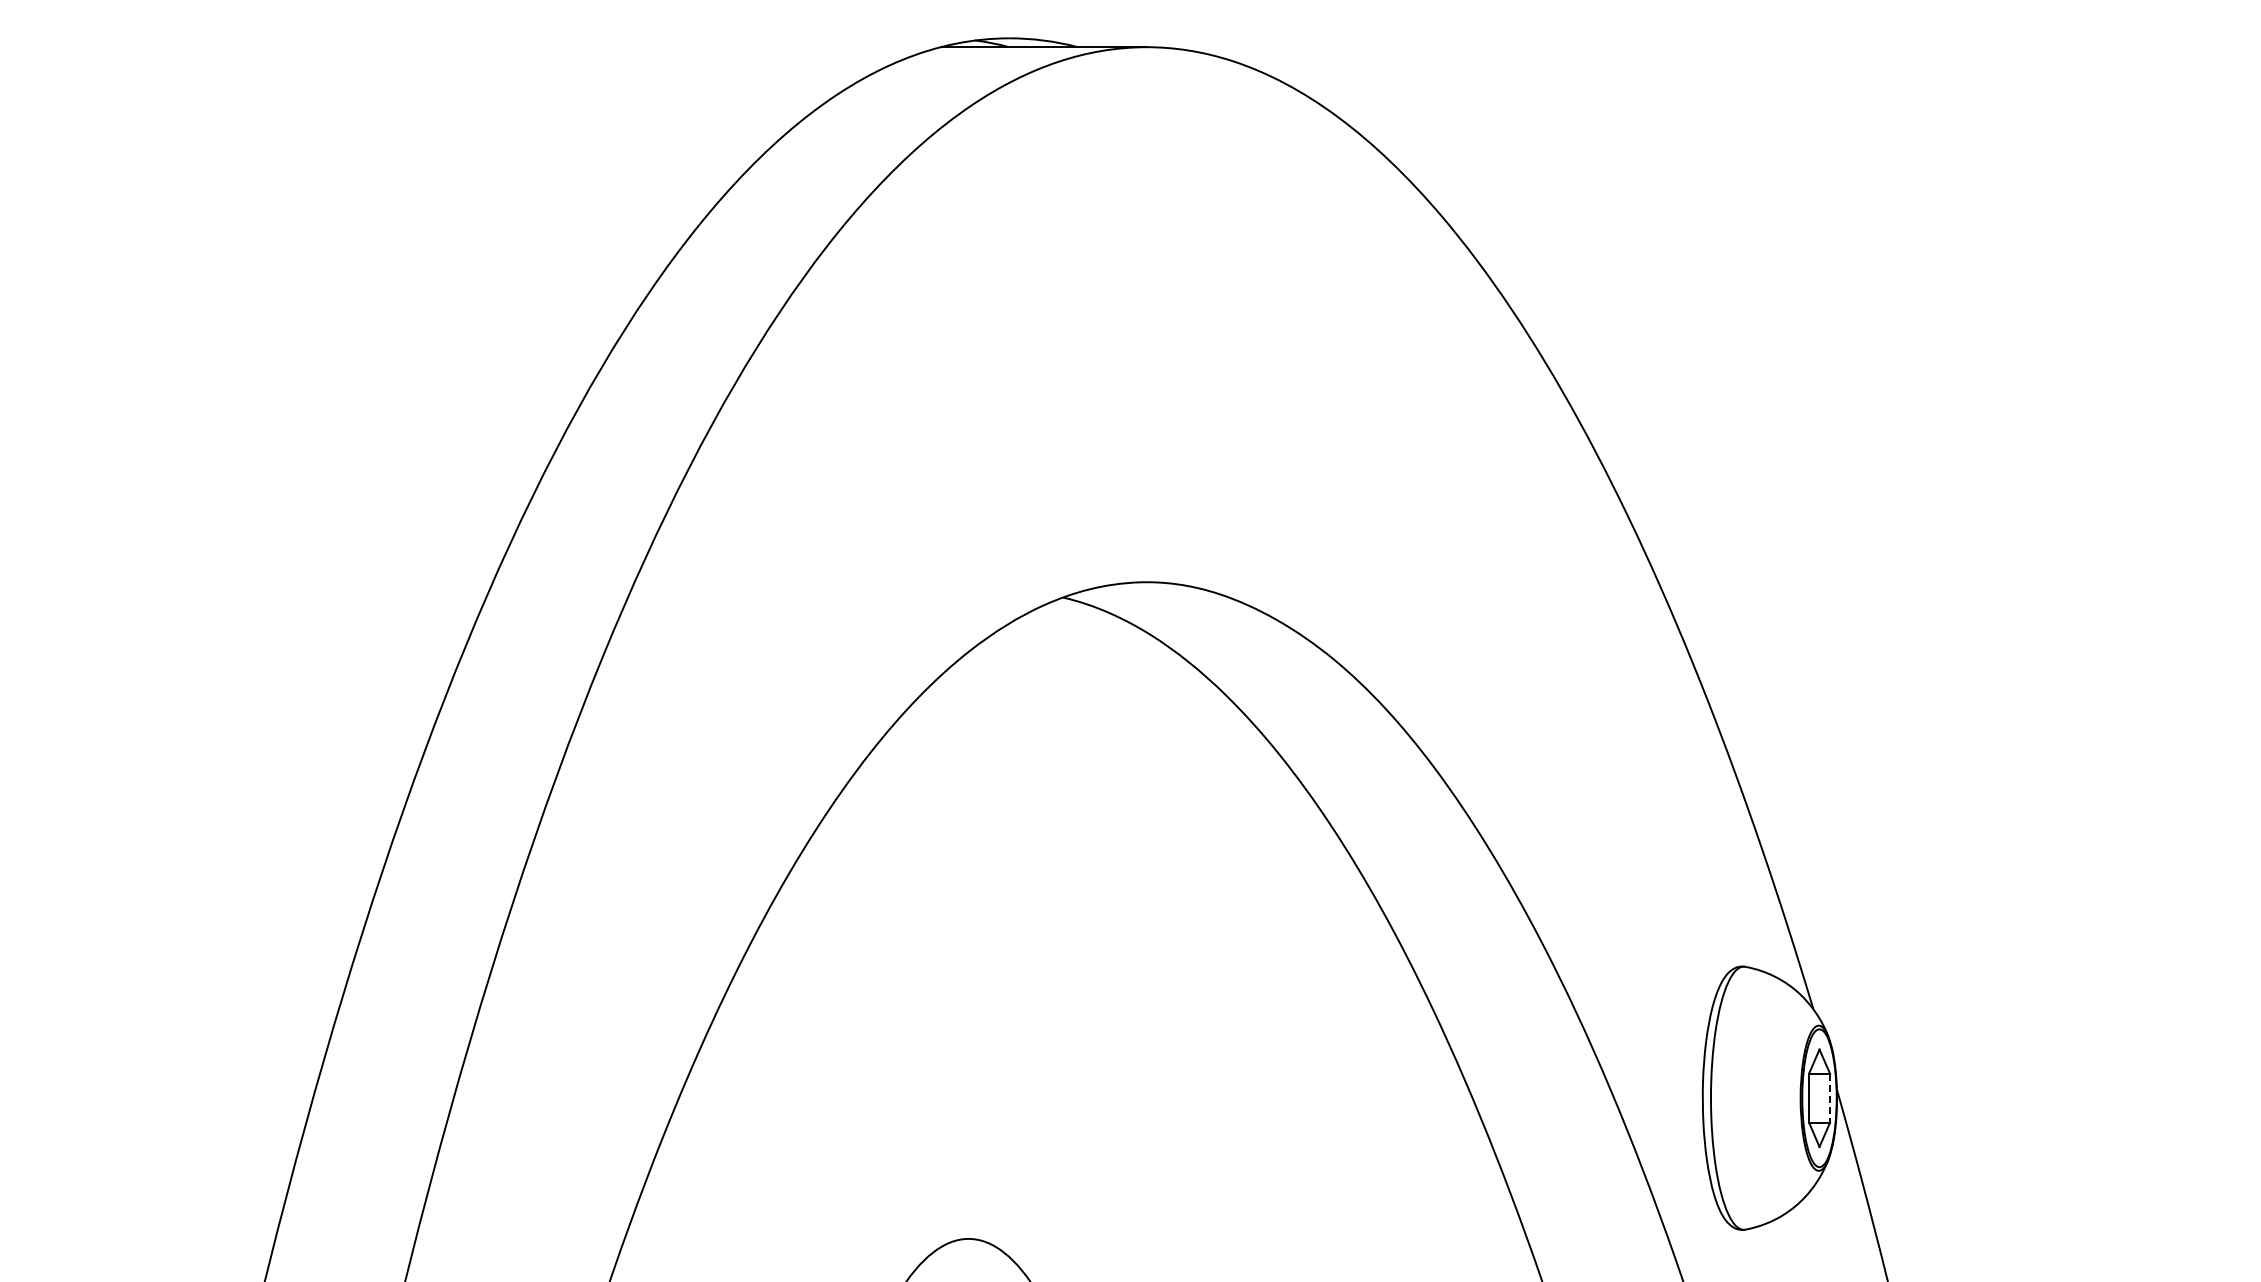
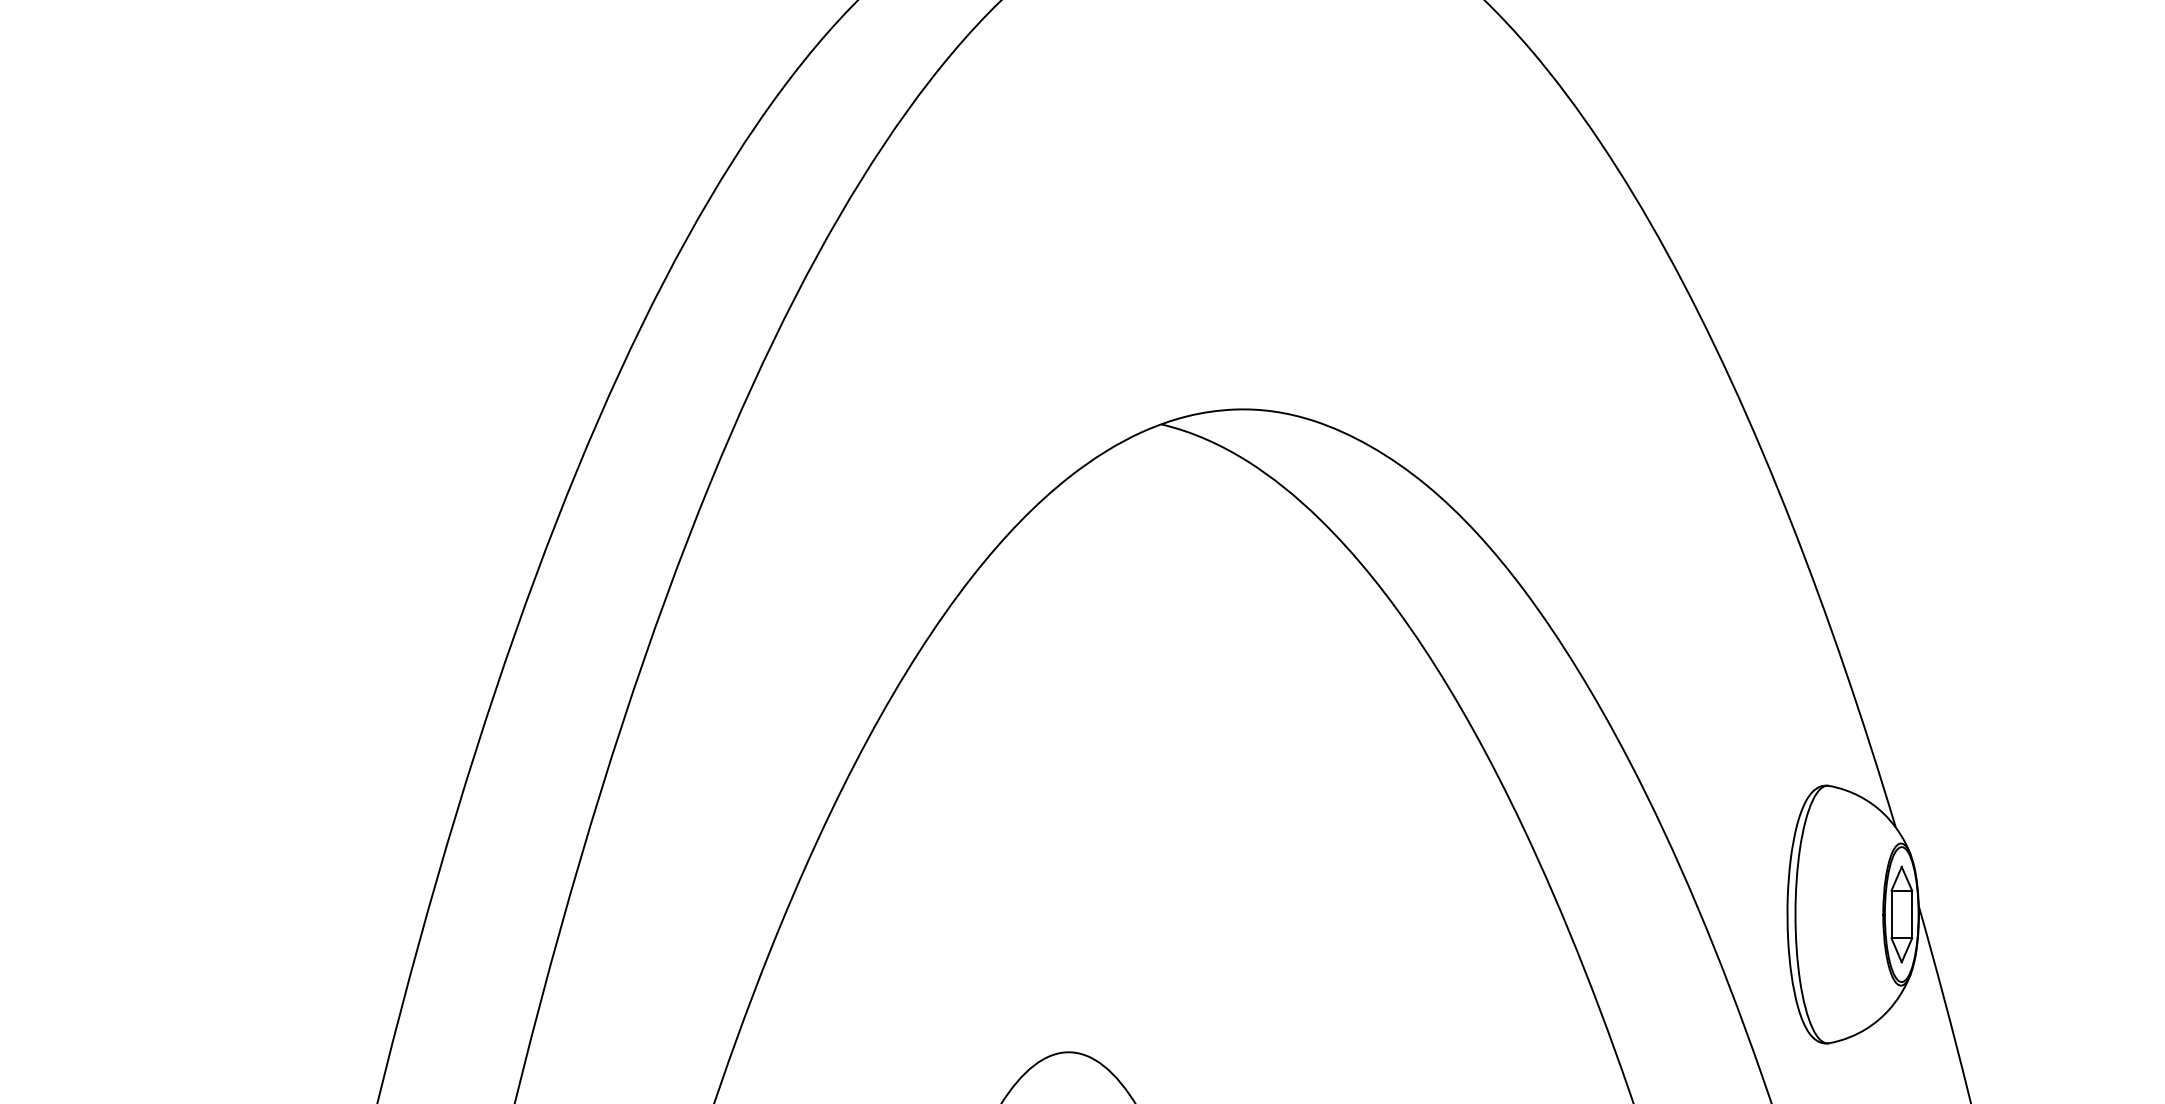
line: (1830, 1098) -> (1912, 914), dashed -> solid

